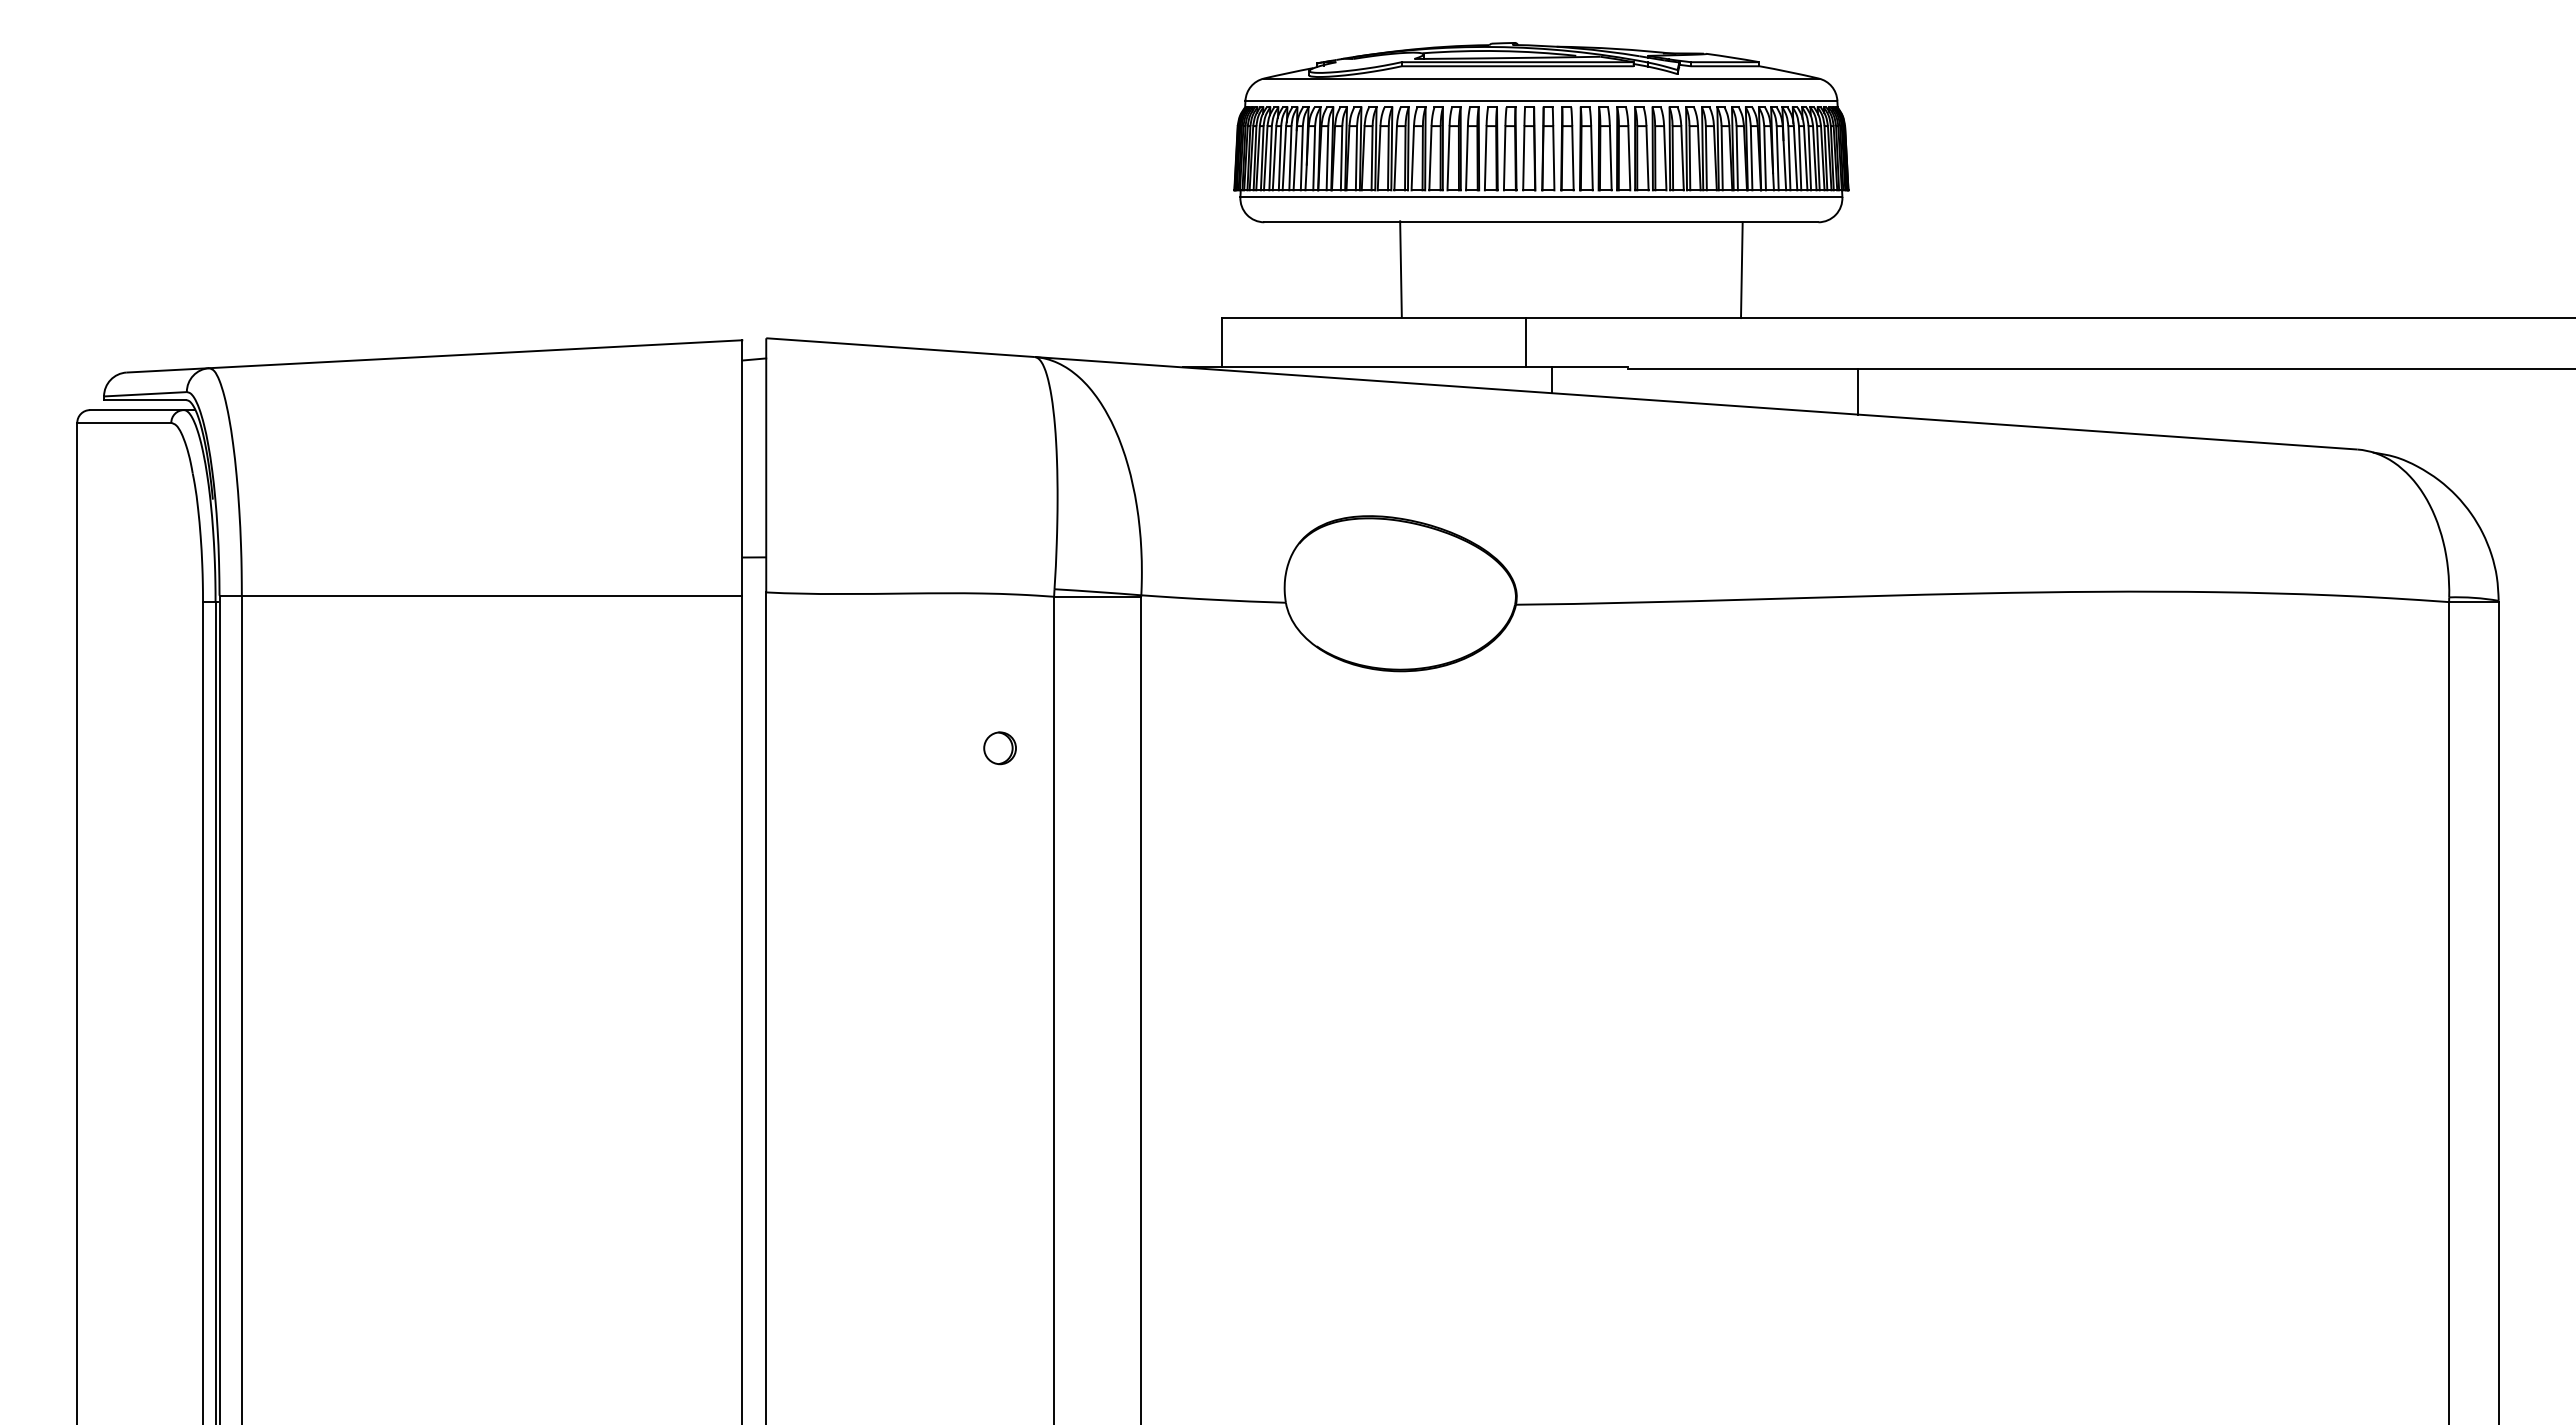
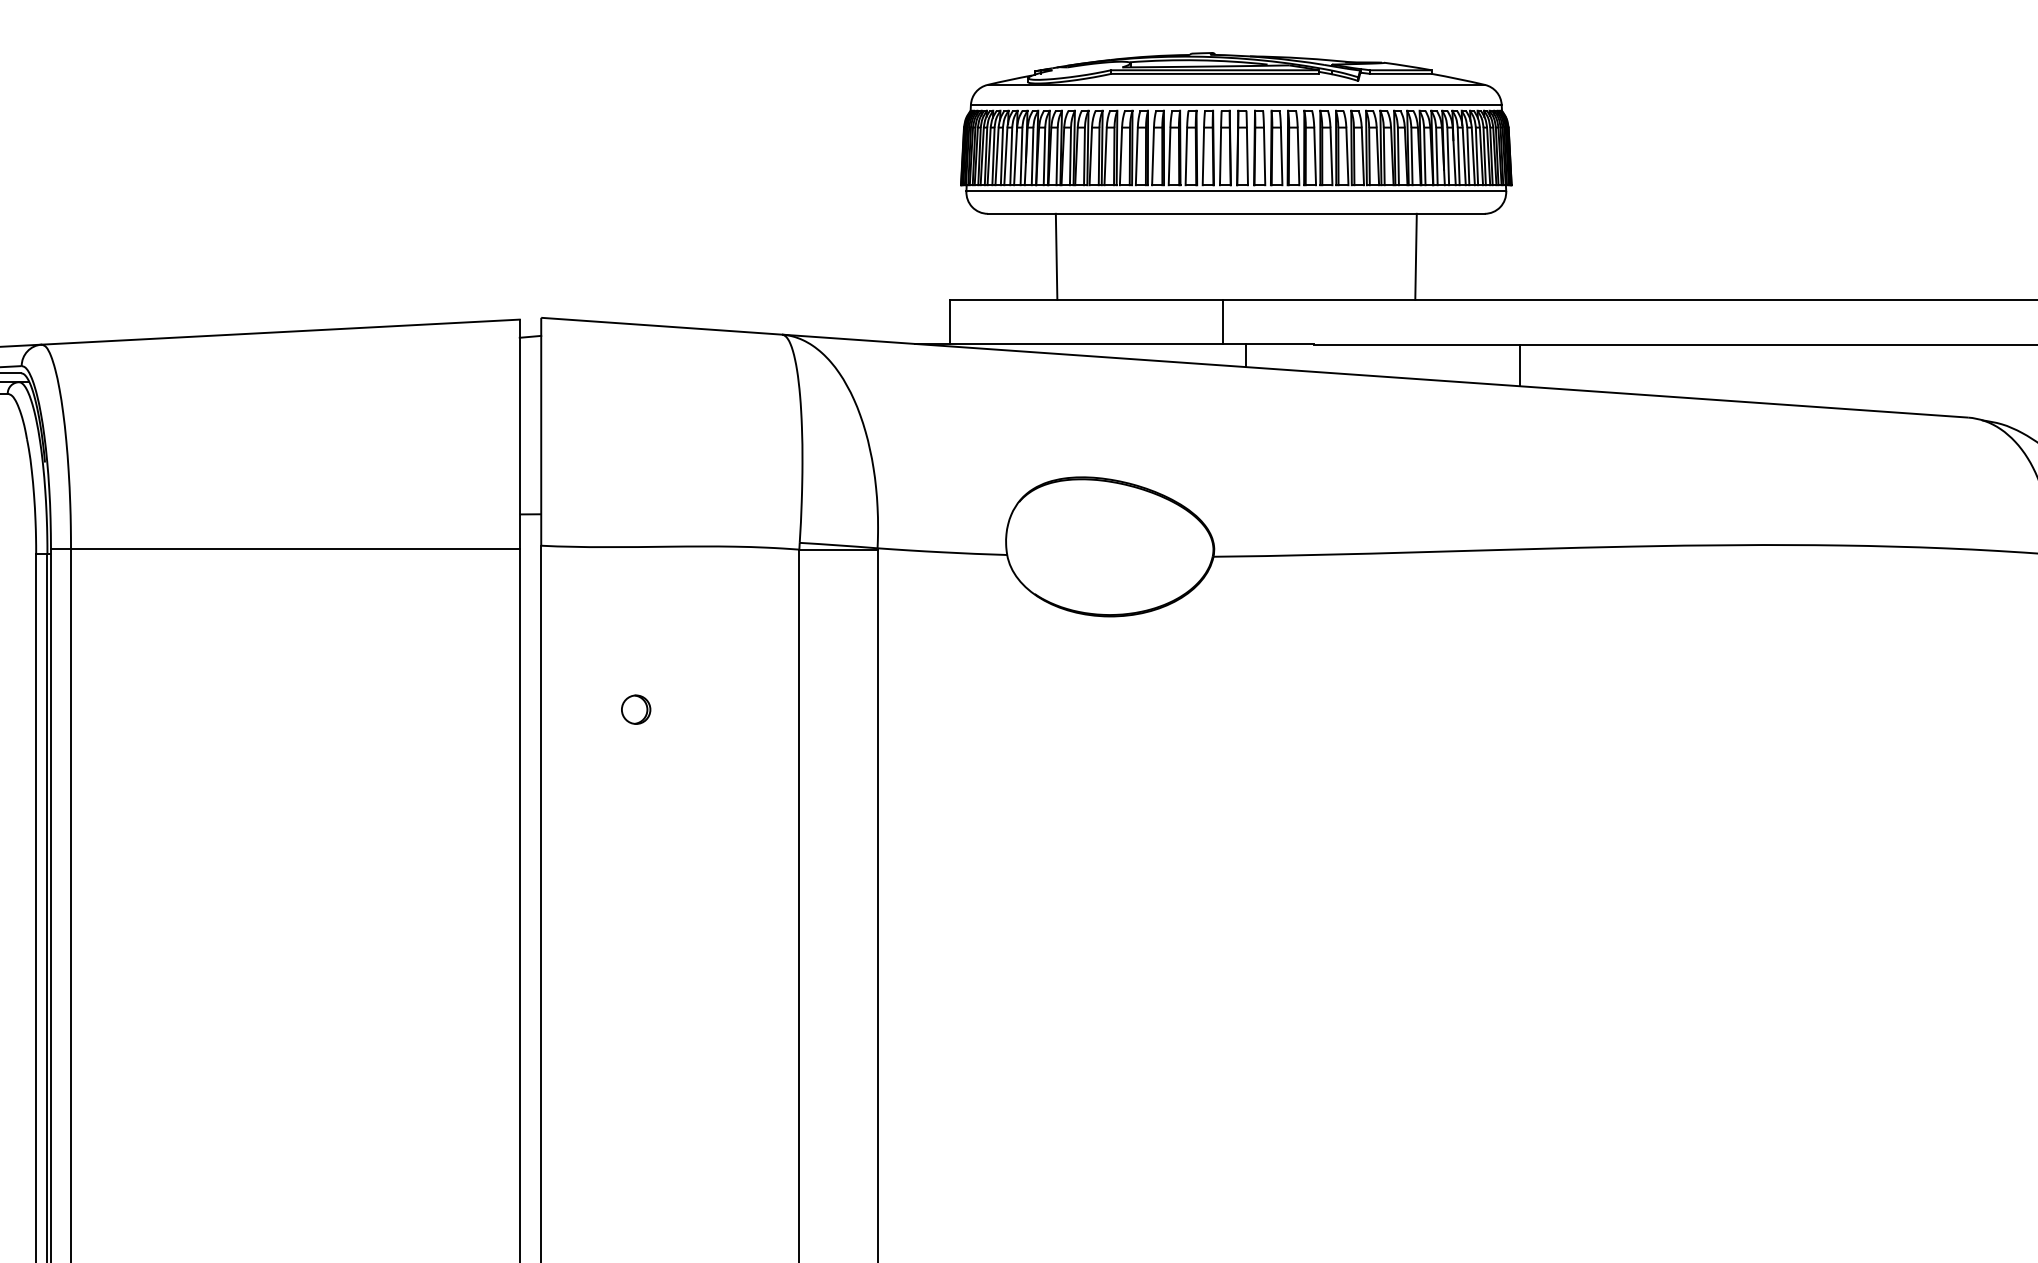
line: (1400, 269) -> (1056, 257), moved
part: (999, 748) -> (635, 709), moved

